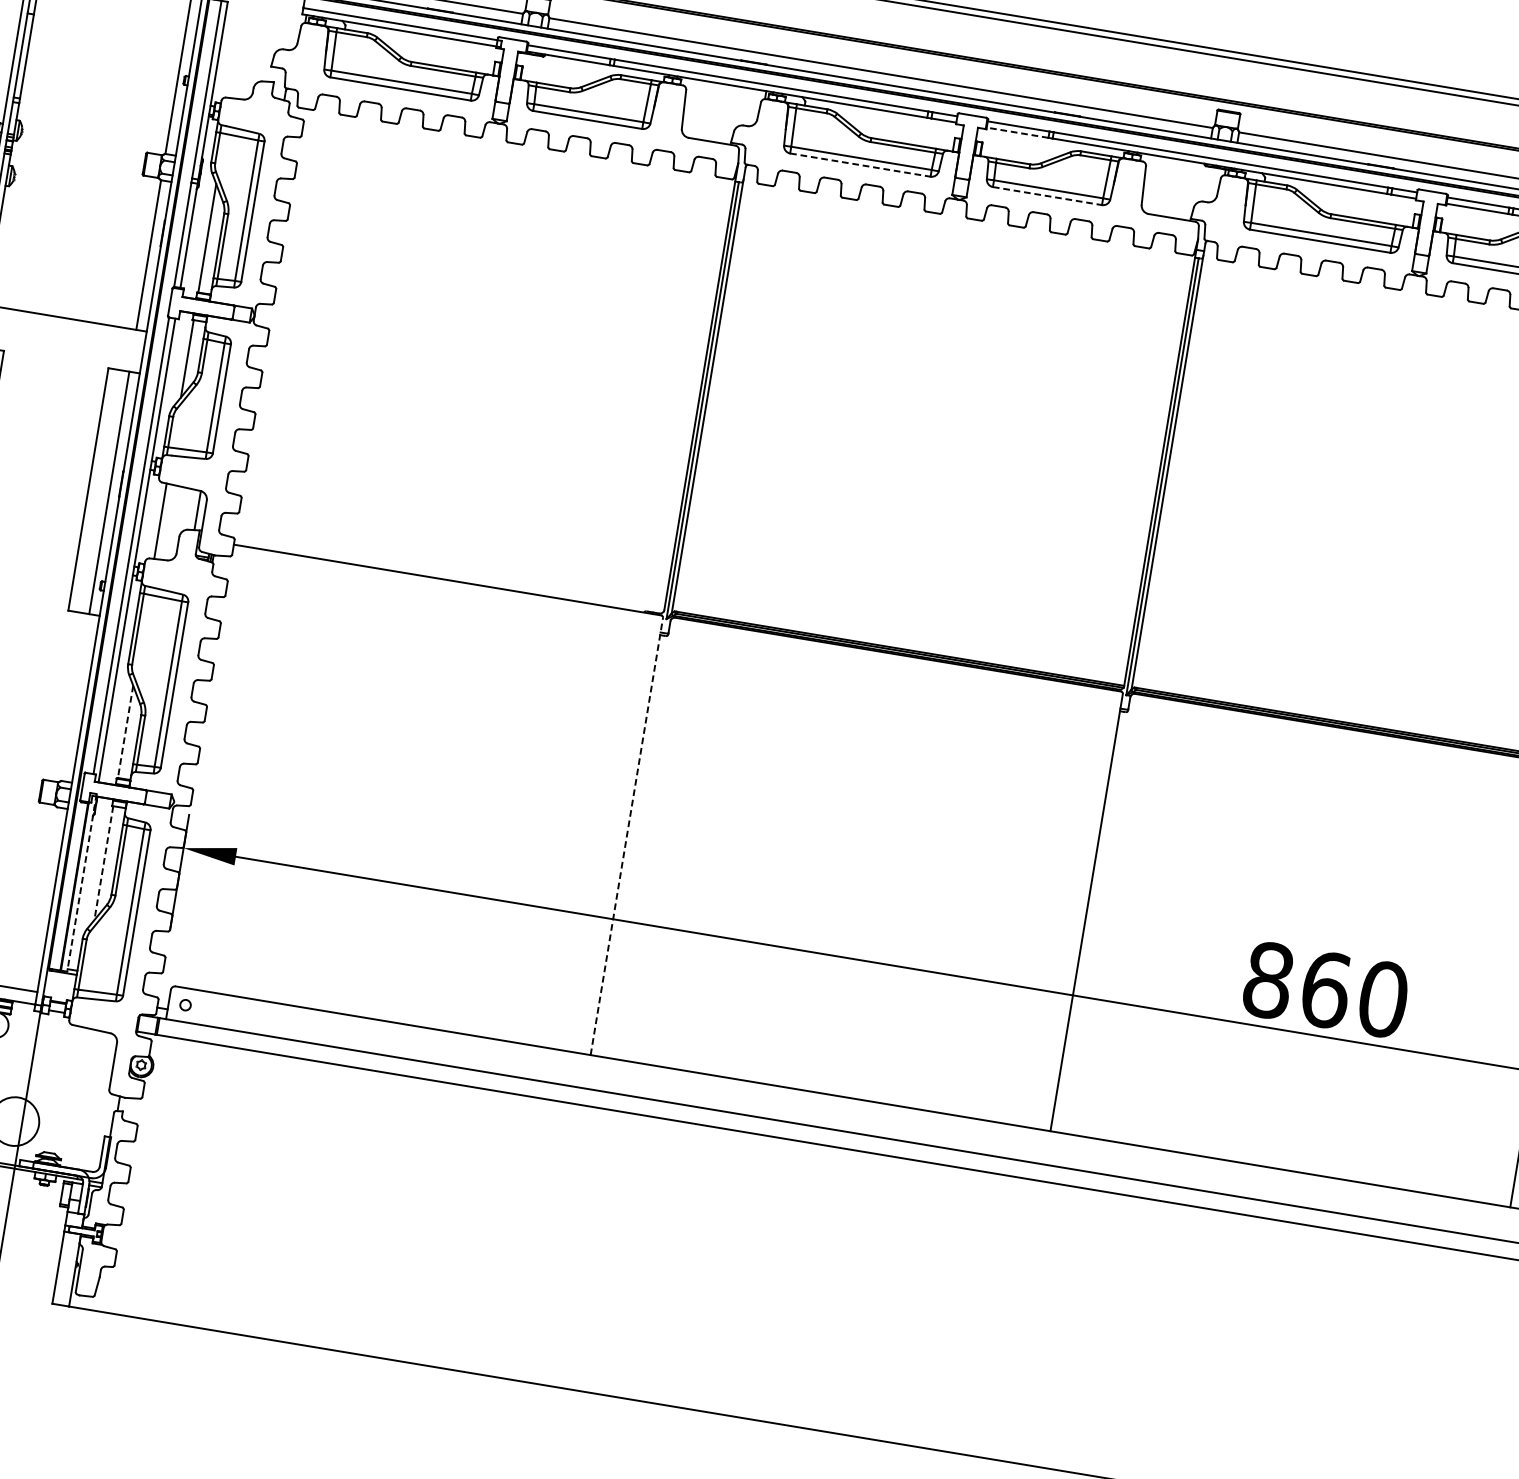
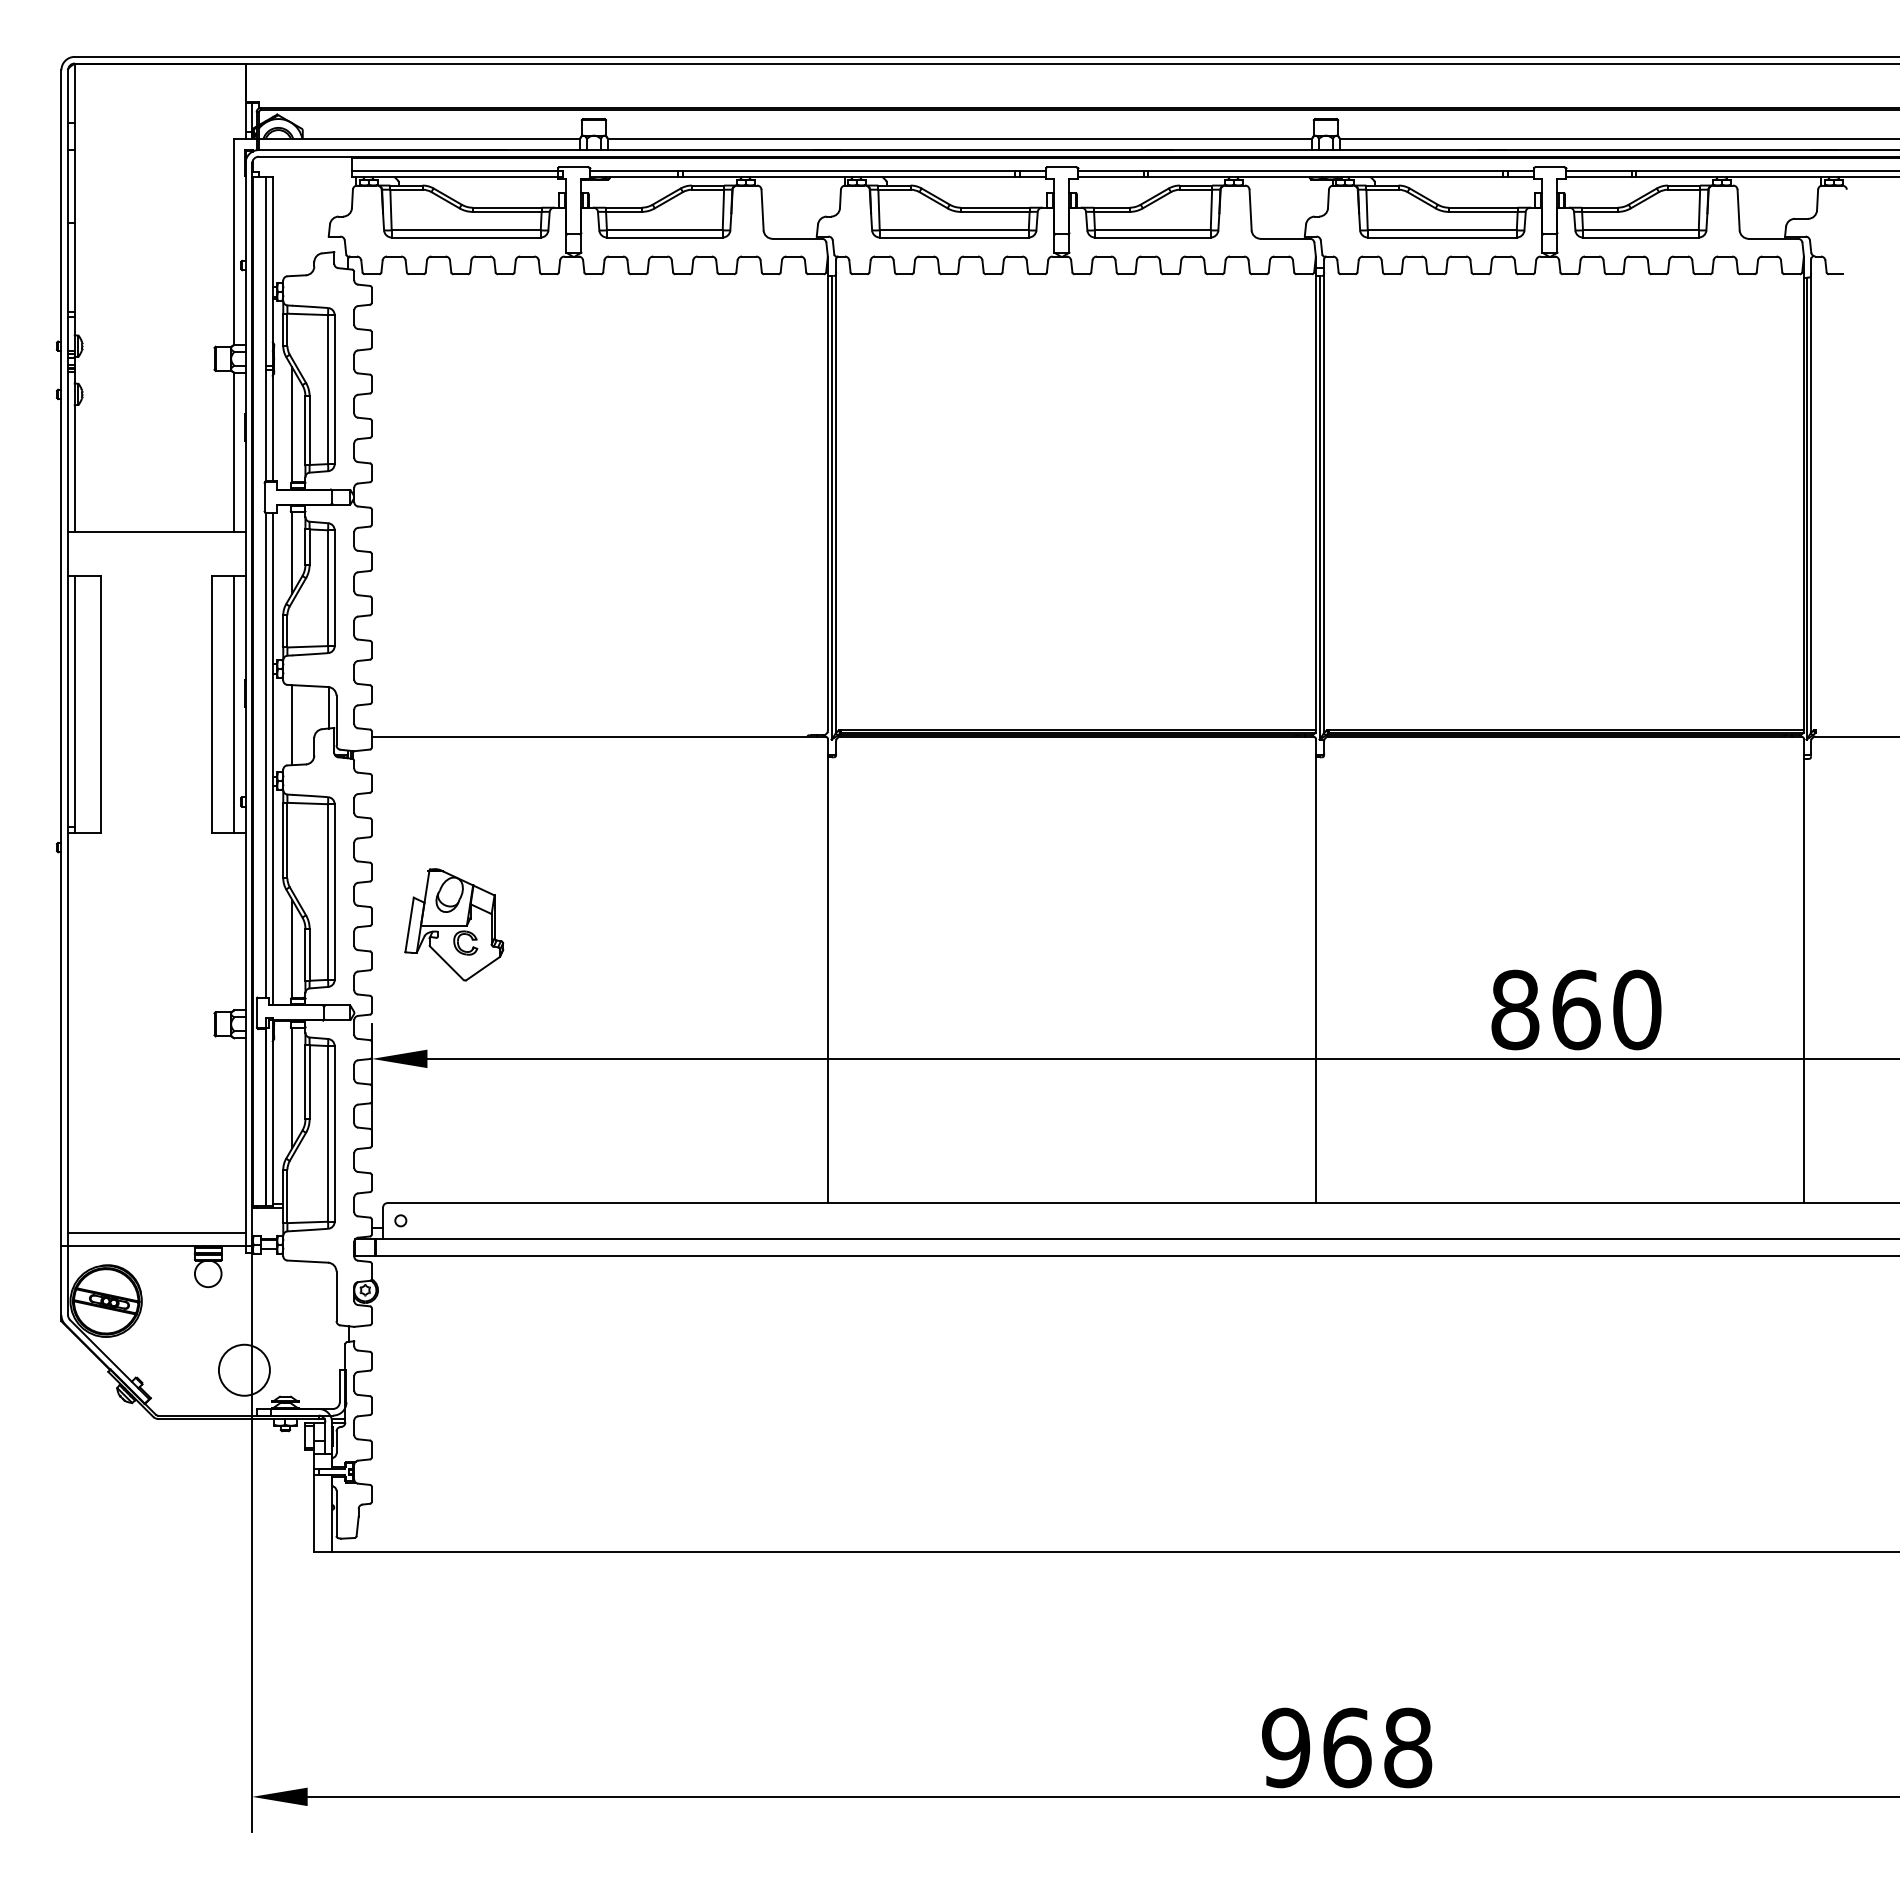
line: (1017, 133) -> (1111, 177), dashed -> solid
line: (860, 165) -> (954, 237), dashed -> solid
line: (1047, 195) -> (1152, 237), dashed -> solid
line: (125, 732) -> (292, 949), dashed -> solid
part: (282, 734) -> (454, 924), added
line: (626, 835) -> (827, 970), dashed -> solid
line: (104, 863) -> (292, 1088), dashed -> solid
line: (81, 883) -> (272, 1112), dashed -> solid

